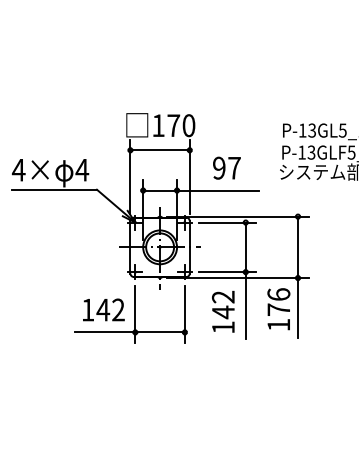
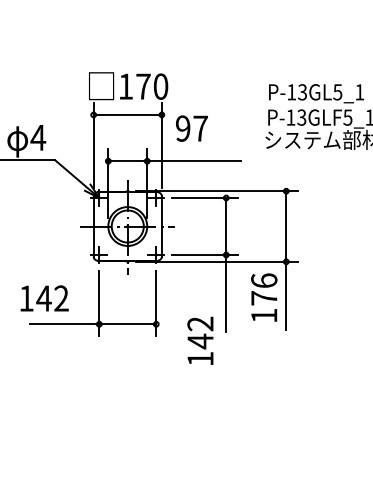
text: (226, 167) -> (191, 127), moved
text: (103, 309) -> (44, 297), moved
text: (223, 311) -> (200, 340), moved

